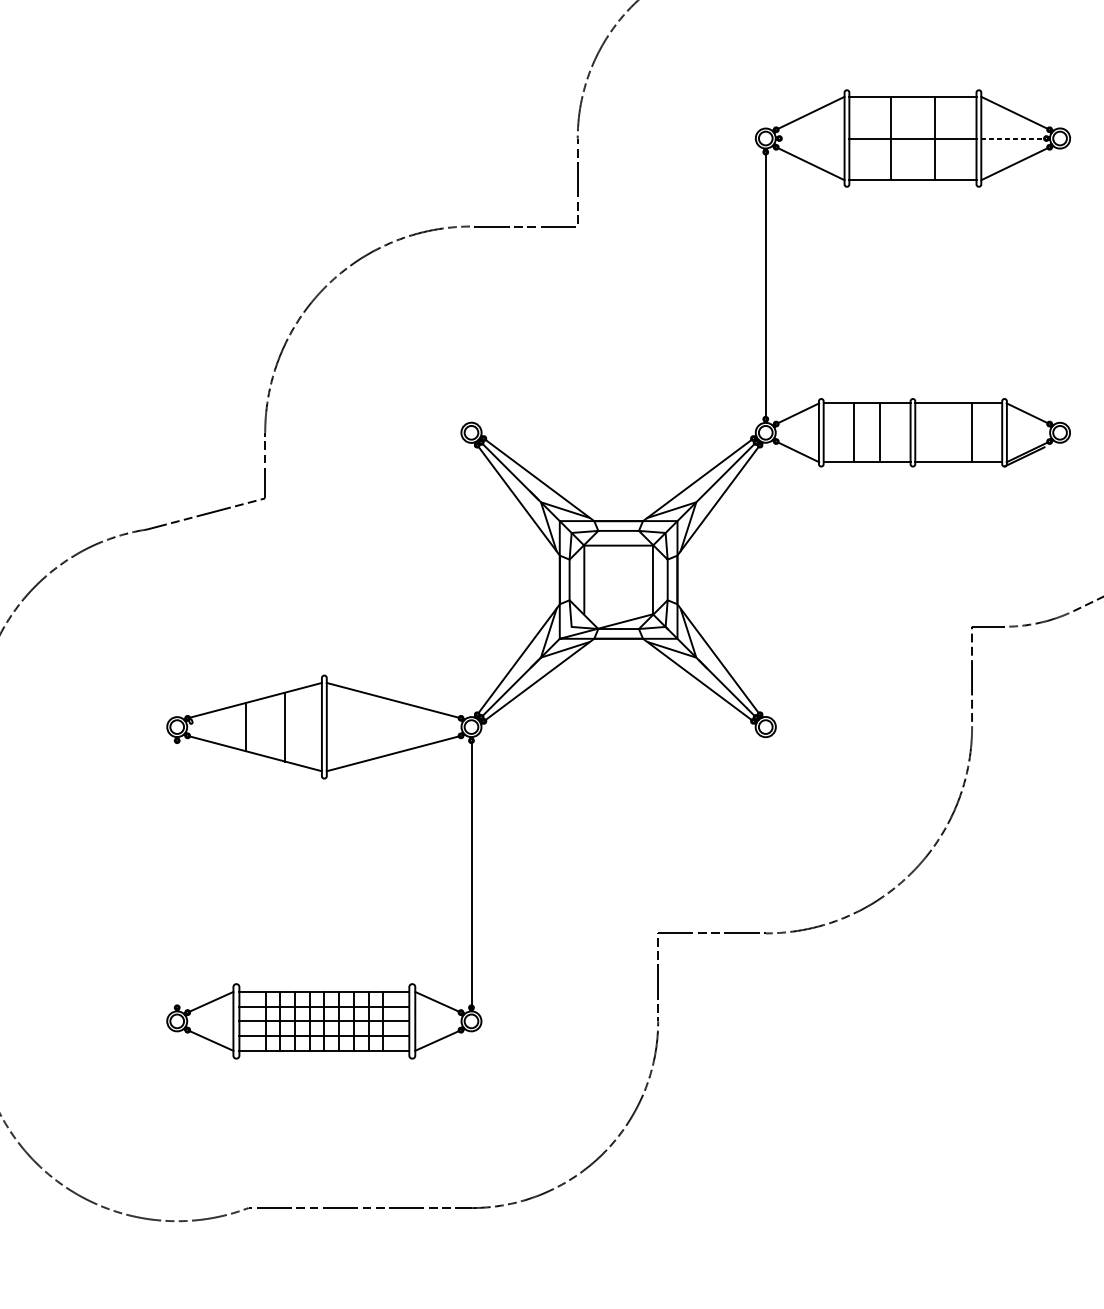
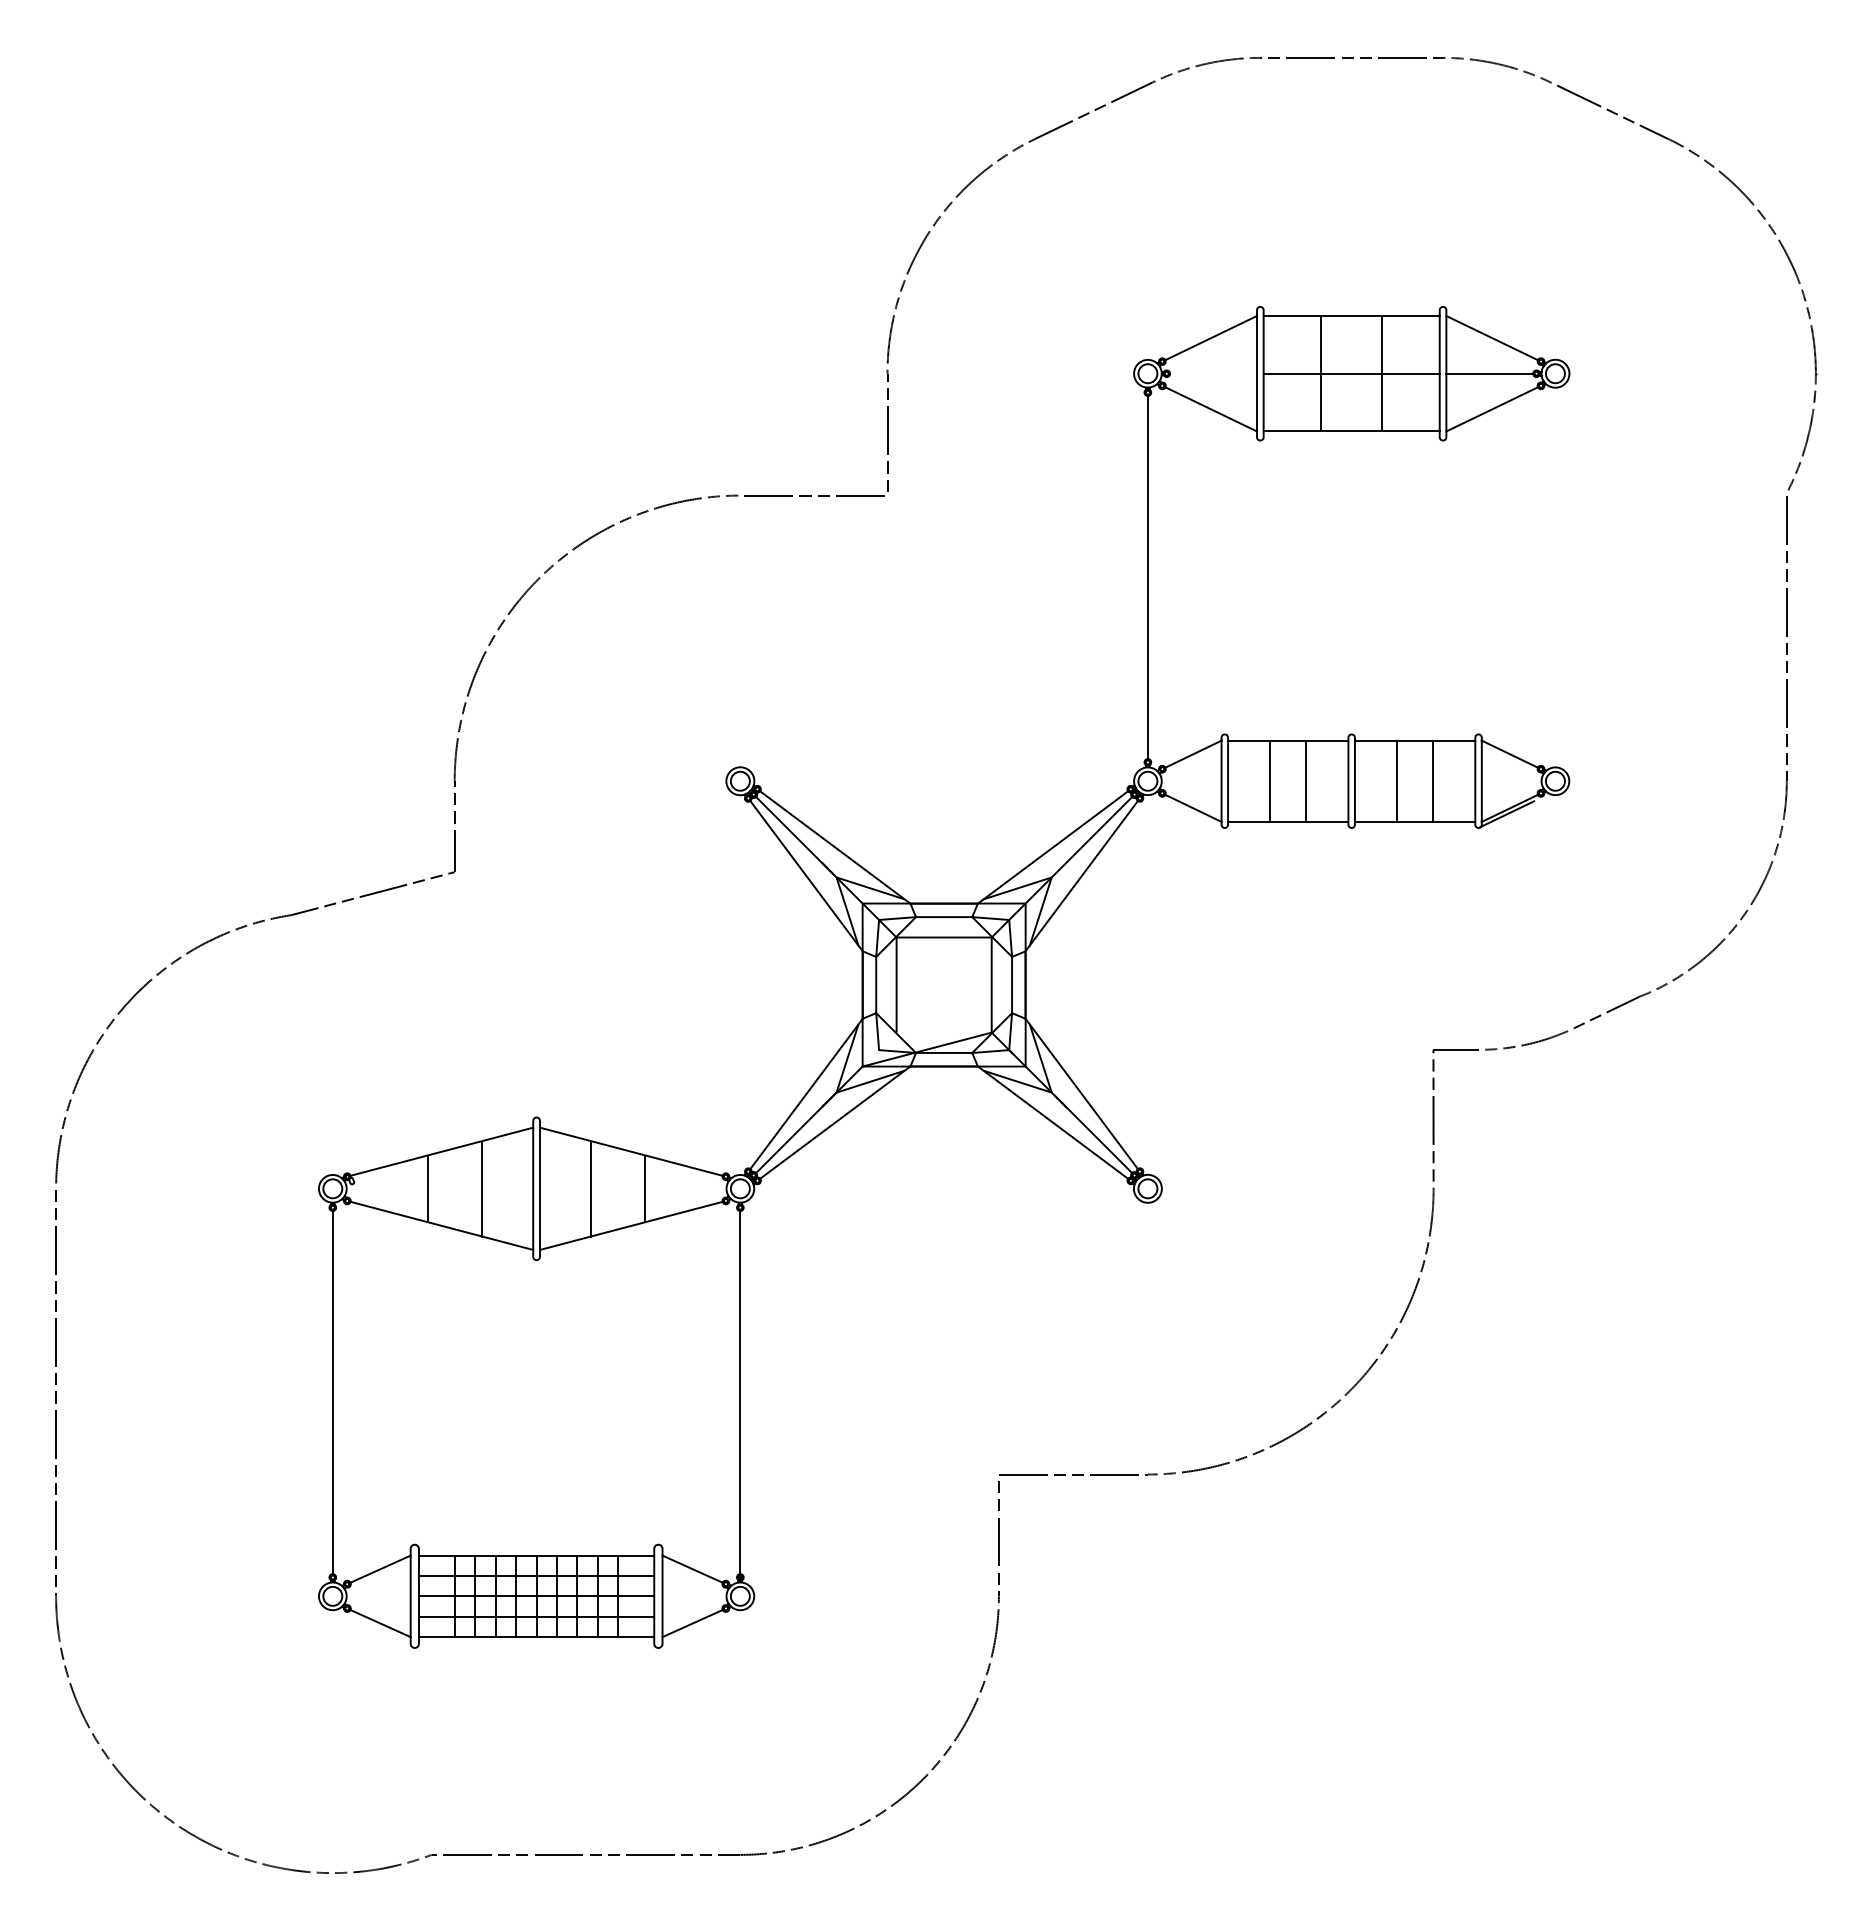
line: (1013, 138) -> (1490, 373), dashed -> solid
line: (946, 432) -> (1397, 781), added
line: (363, 726) -> (590, 1188), added
line: (402, 726) -> (645, 1188), added
line: (176, 874) -> (332, 1392), added

